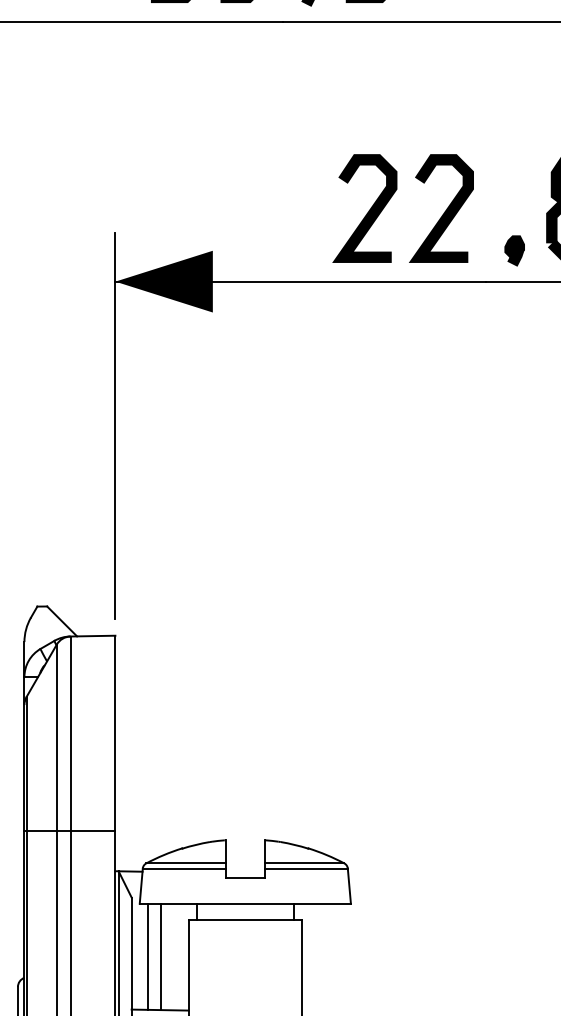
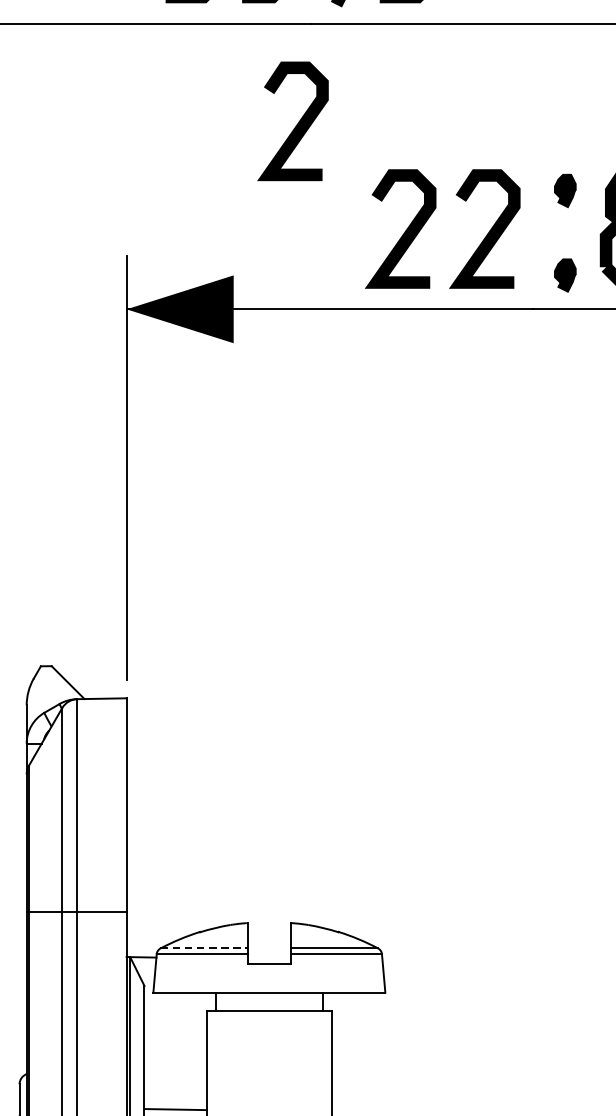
curve: (270, 112) -> (297, 123), added
part: (514, 173) -> (565, 190), added
line: (186, 863) -> (204, 948), solid -> dashed
line: (147, 956) -> (161, 1050), removed
line: (160, 956) -> (176, 1050), removed

